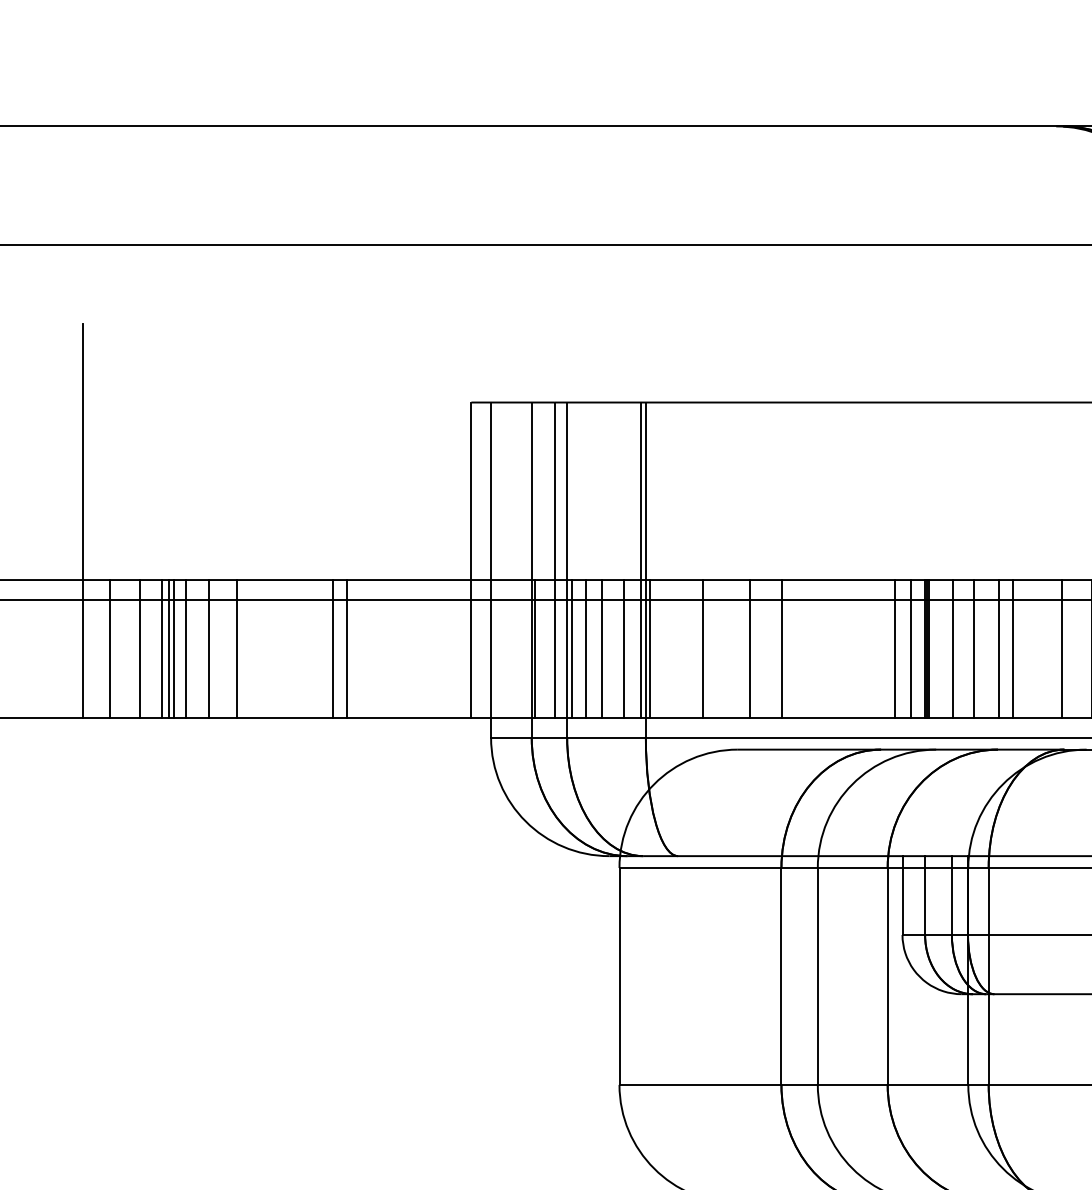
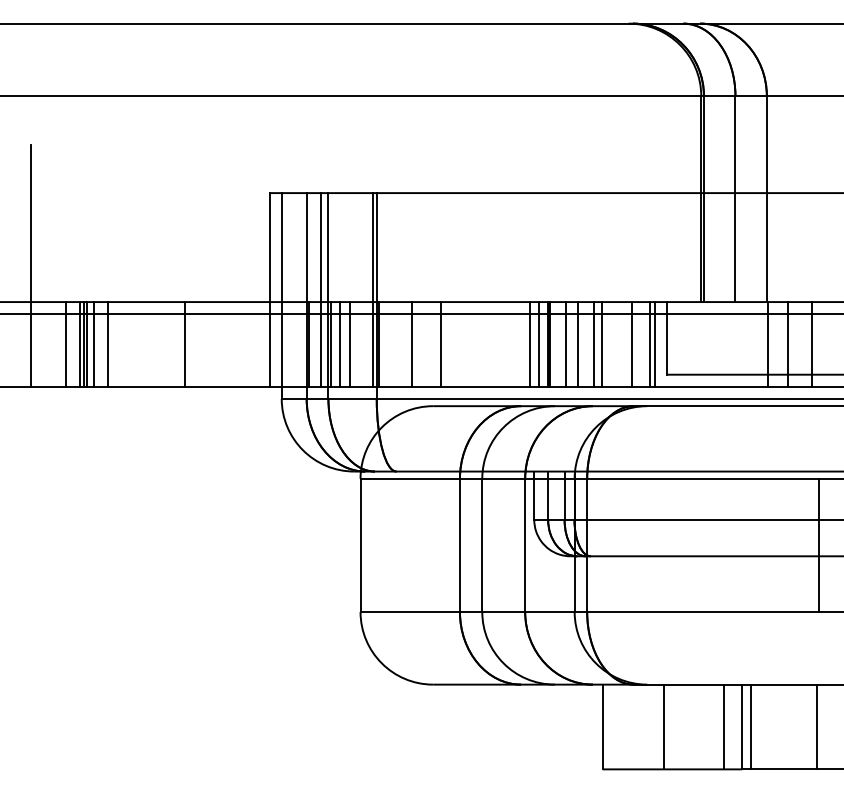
line: (109, 649) -> (47, 344), removed
line: (236, 649) -> (125, 344), removed
line: (347, 649) -> (193, 344), removed
line: (624, 649) -> (363, 344), removed
line: (782, 649) -> (460, 344), removed

